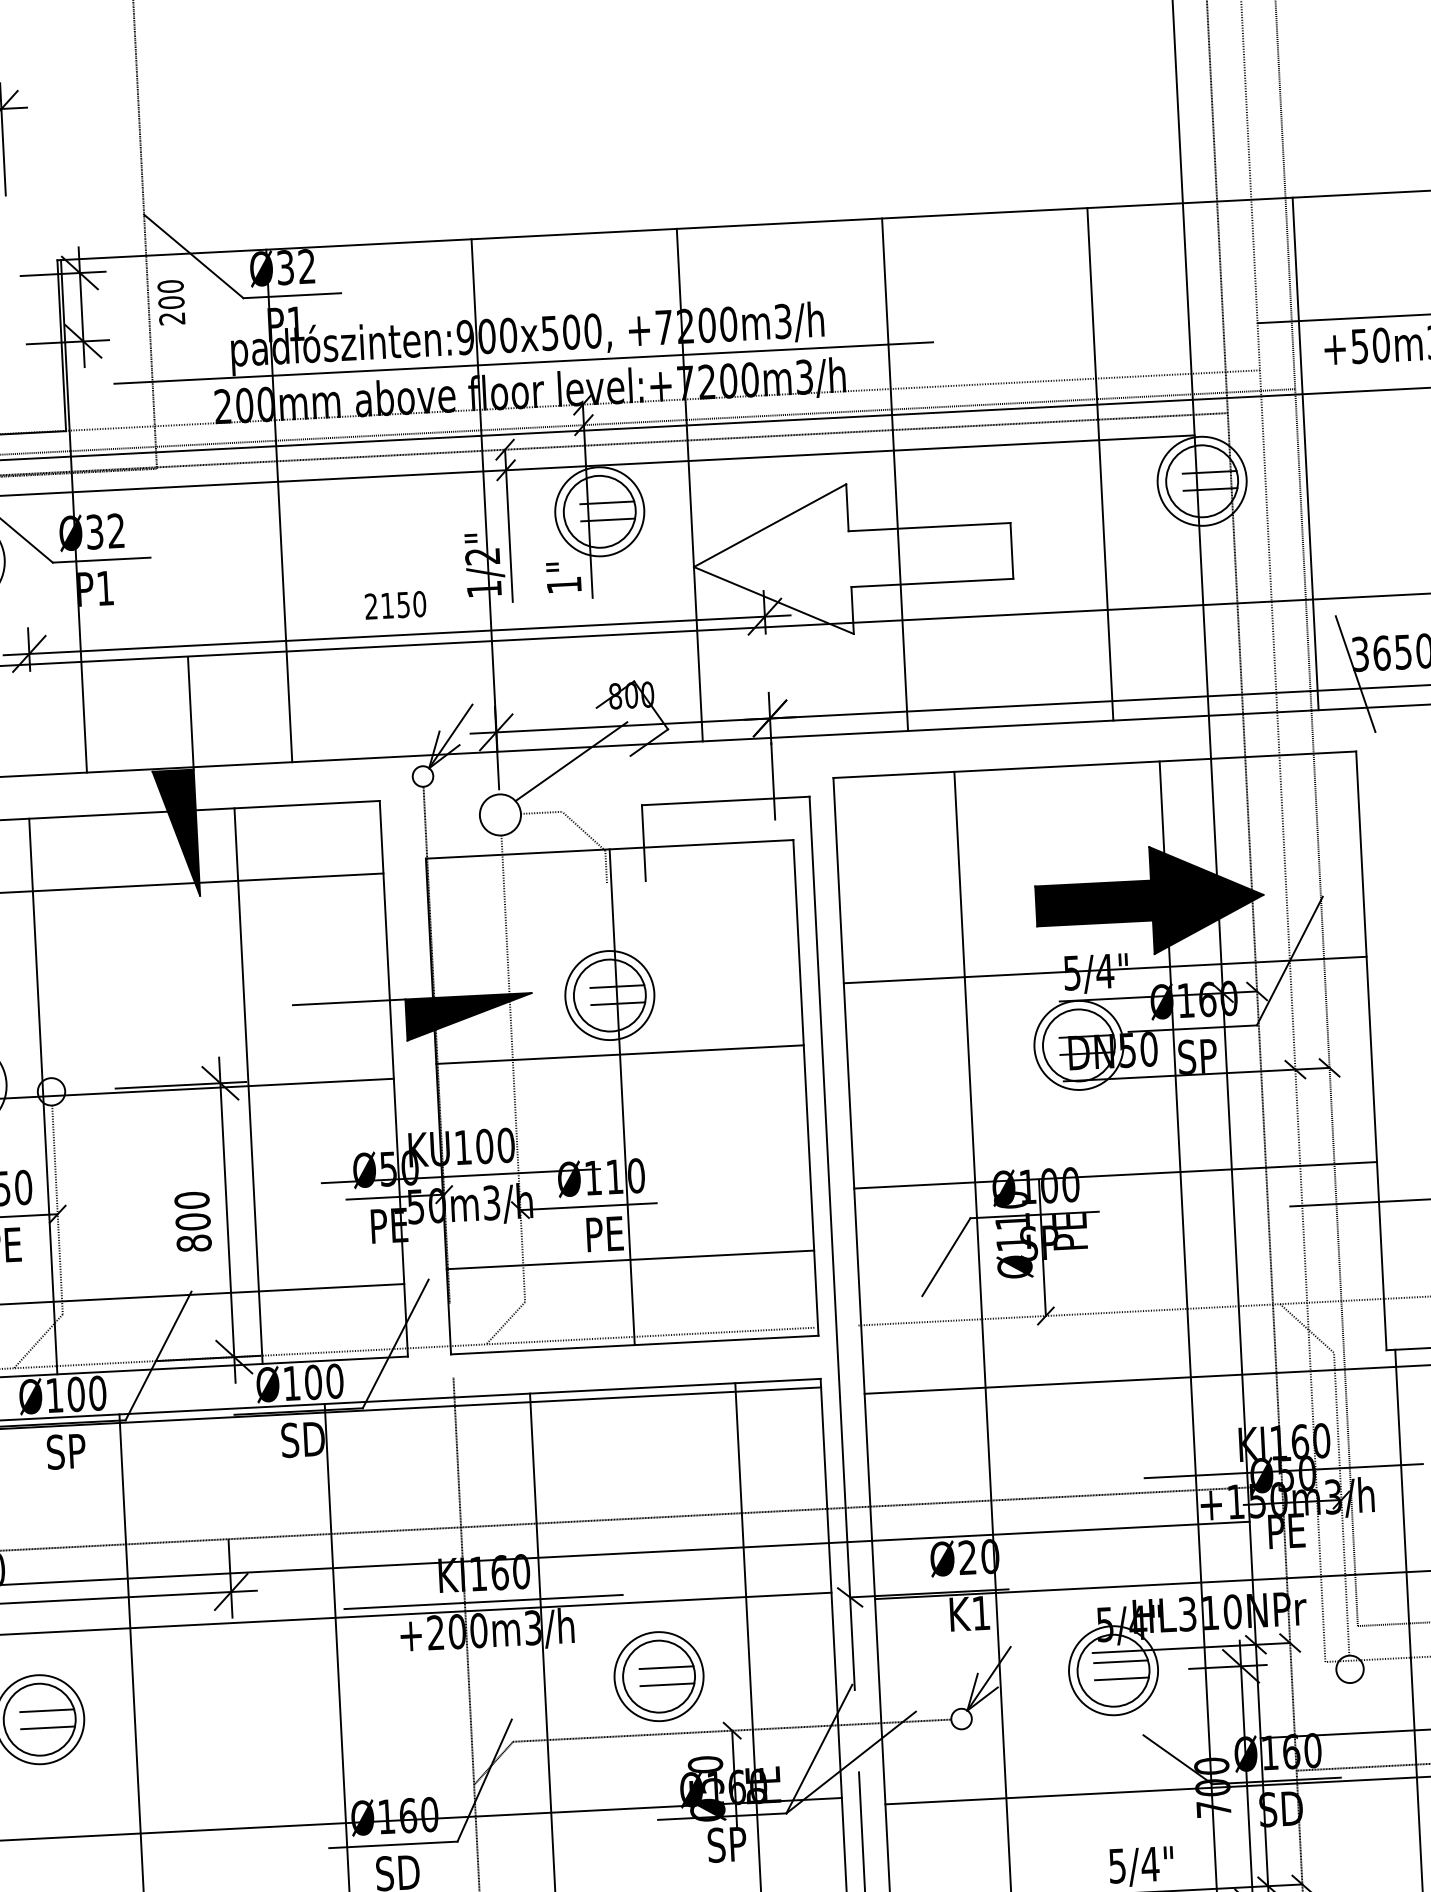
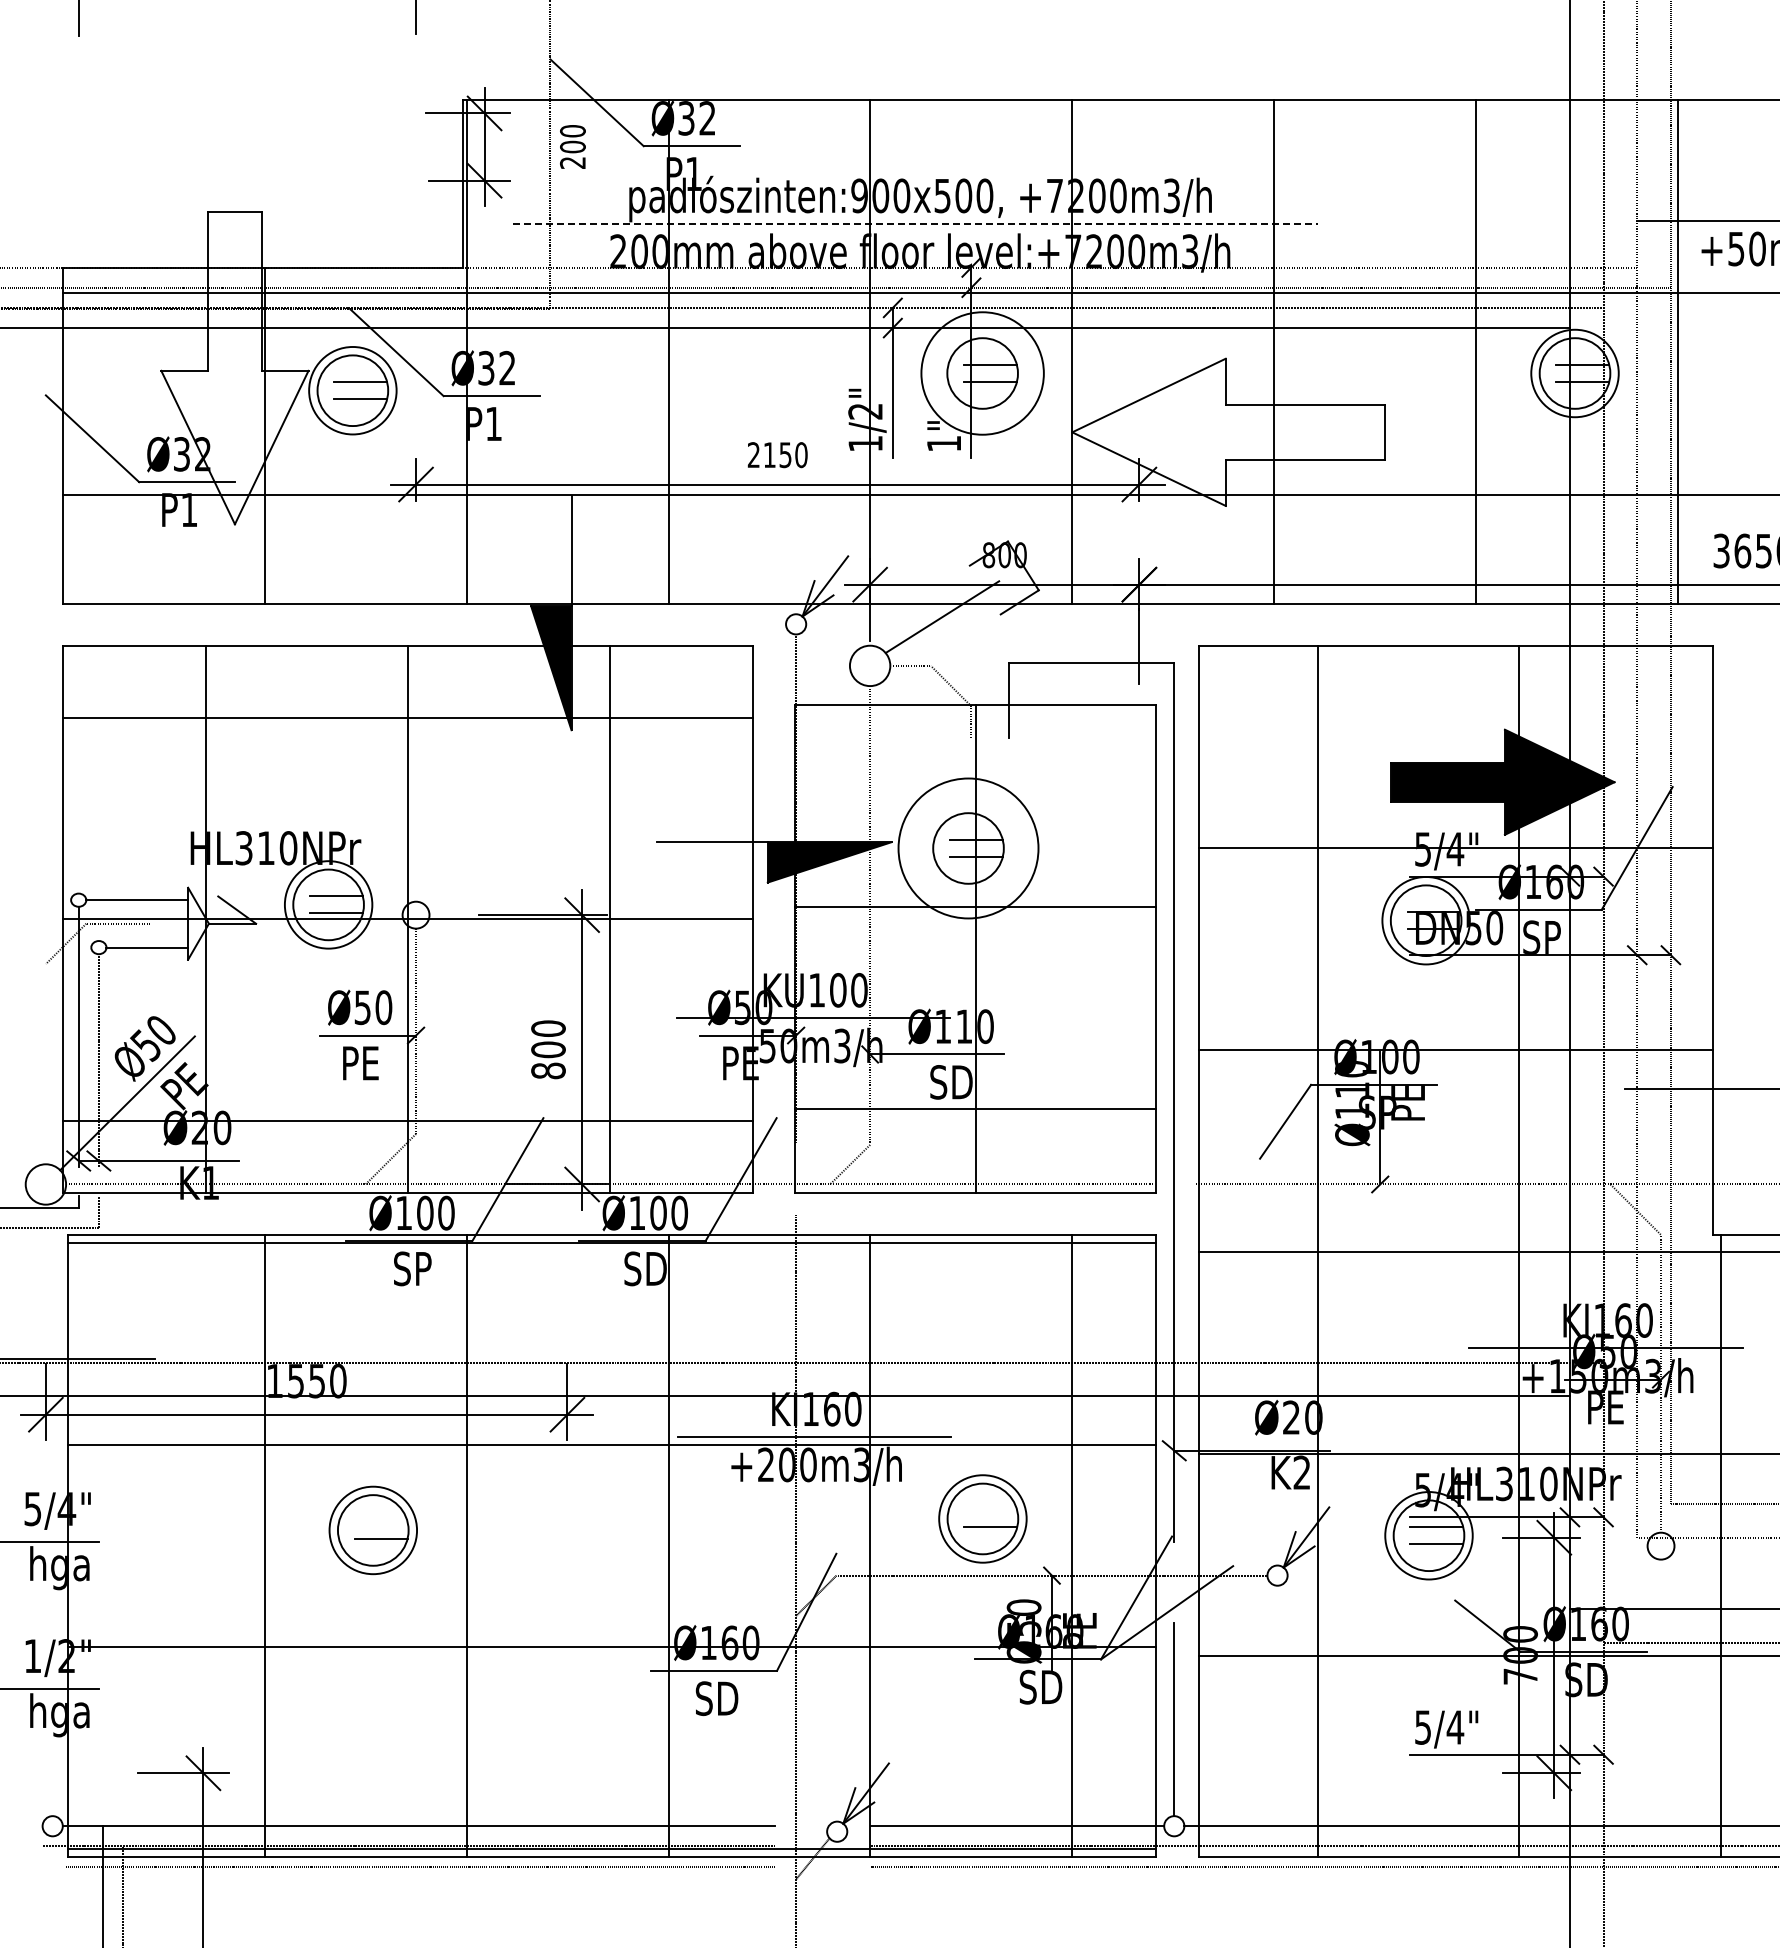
line: (523, 362) -> (915, 223), solid -> dashed
circle: (599, 511) -> (982, 373), size x1.4
line: (1355, 674) -> (1715, 570), removed
circle: (609, 995) -> (968, 848), size x1.6
text: (604, 1234) -> (951, 1082), PE -> SD
text: (980, 1612) -> (1301, 1472), K1 -> K2
line: (666, 1667) -> (990, 1510), removed
line: (46, 1711) -> (380, 1522), removed
text: (726, 1844) -> (1040, 1686), SP -> SD

